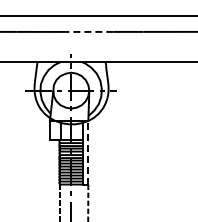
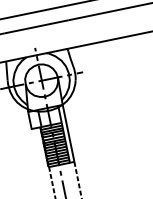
line: (89, 31) -> (47, 24), dashed -> solid
line: (88, 152) -> (68, 133), dashed -> solid

